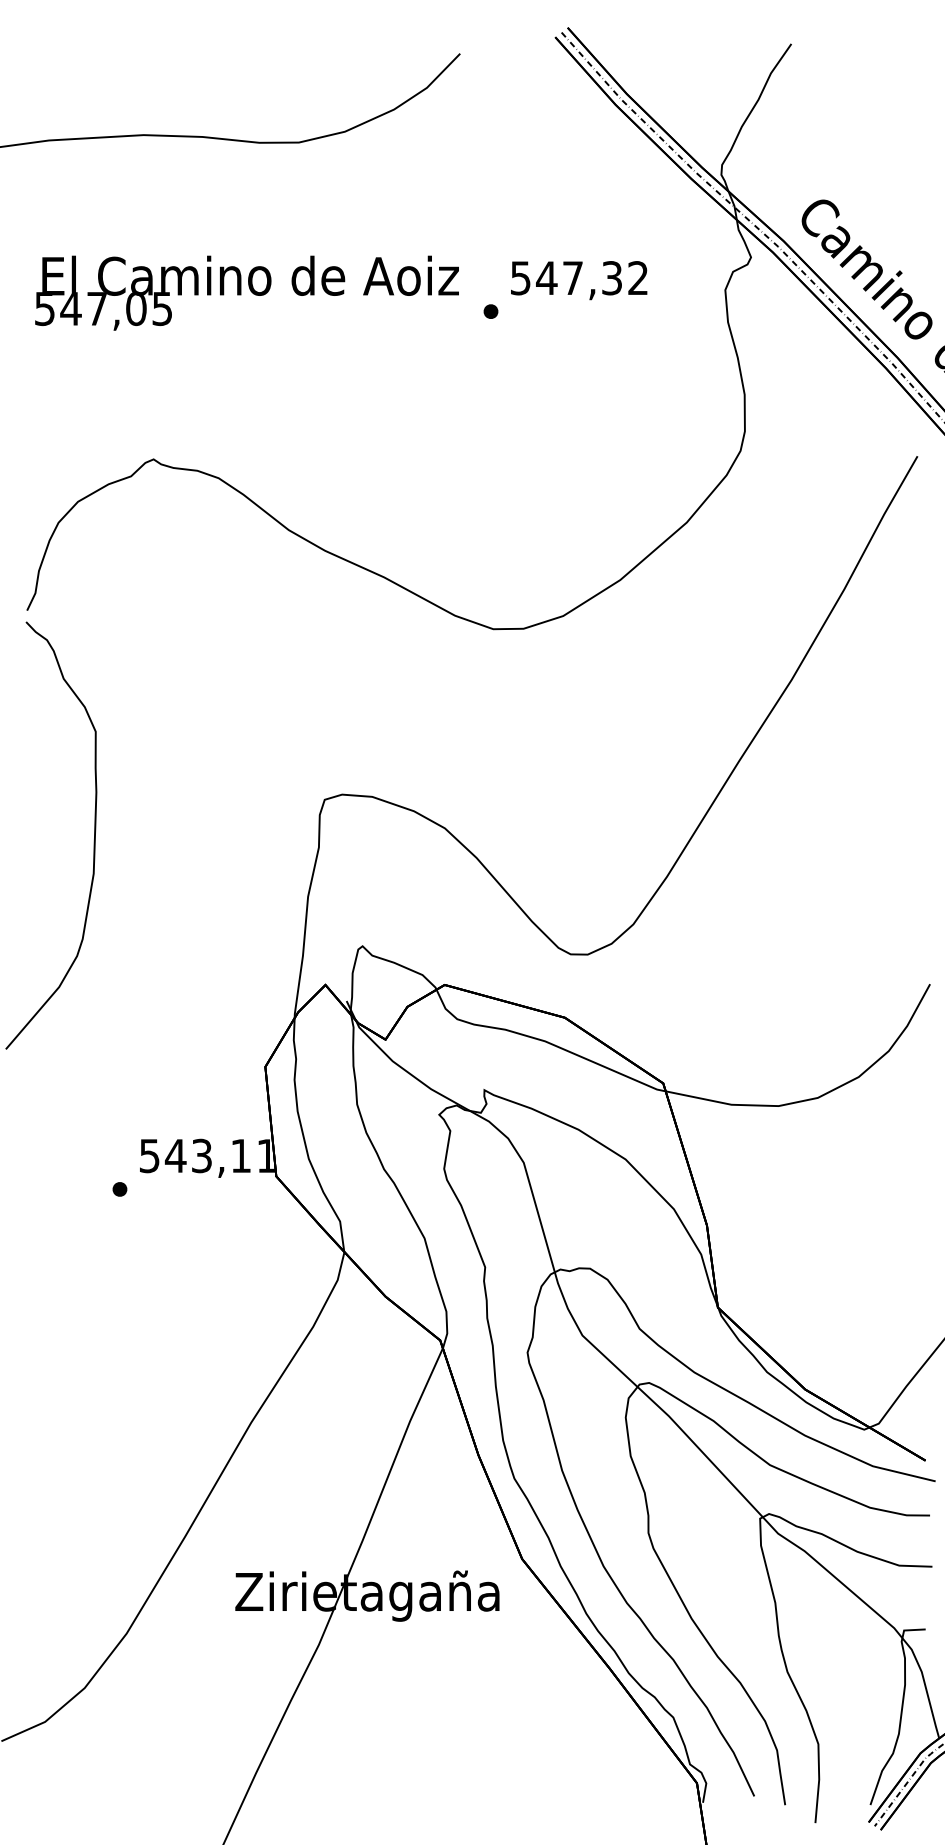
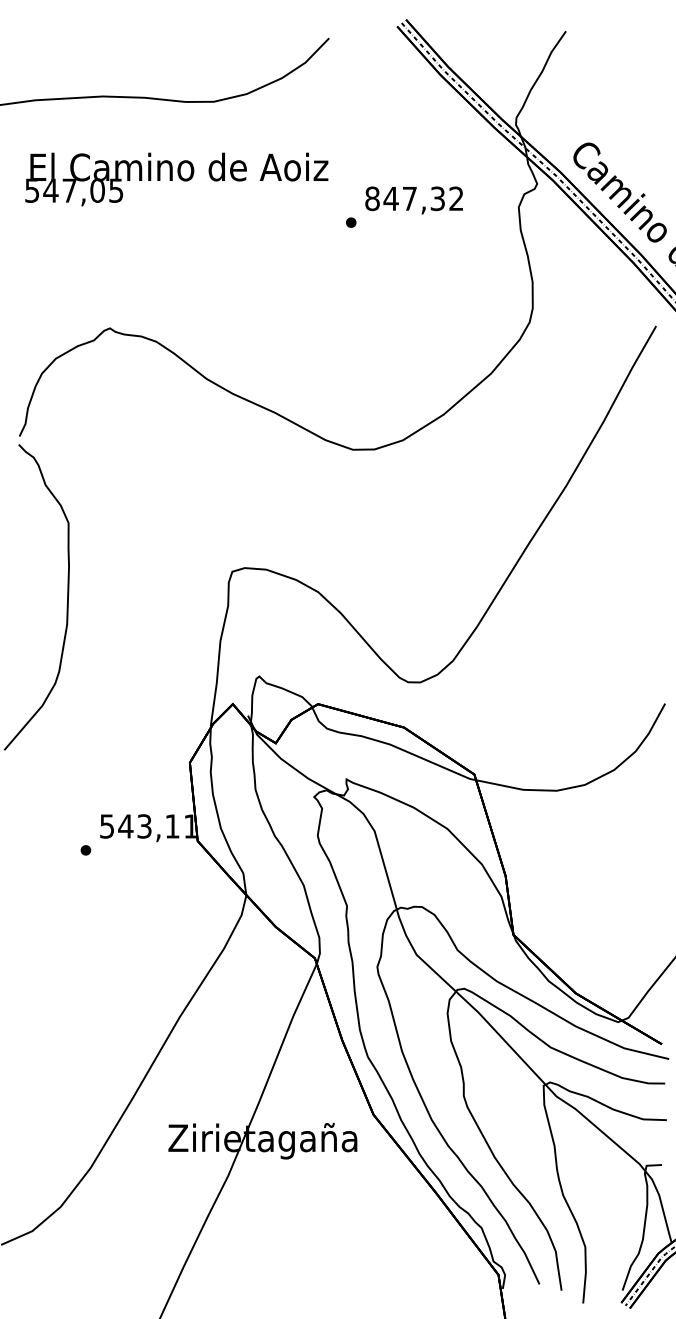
text: (520, 277) -> (372, 198), 547,32 -> 847,32
text: (246, 293) -> (176, 179), moved

